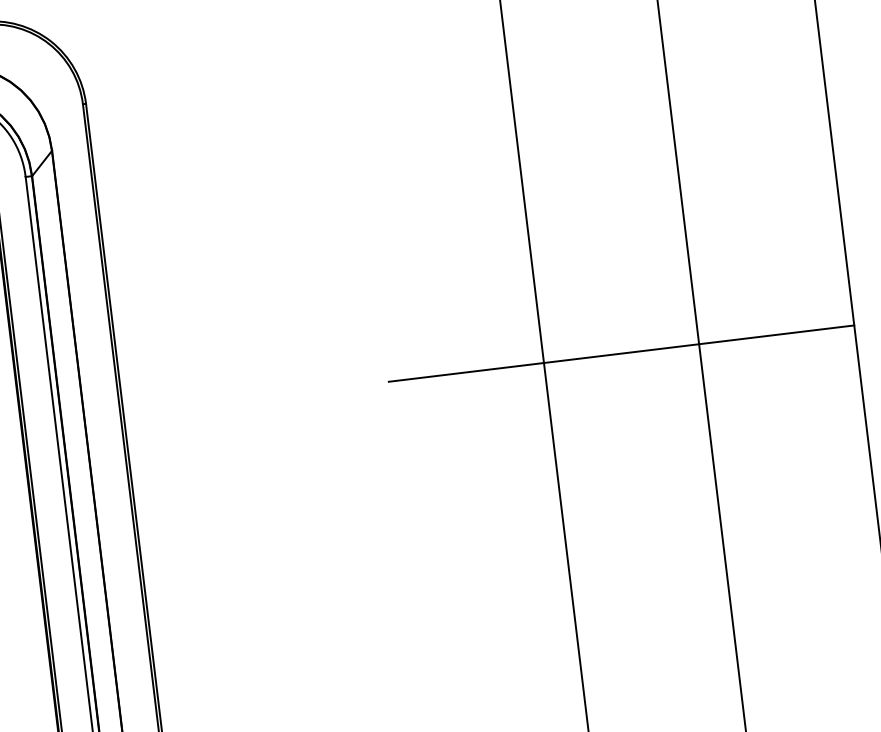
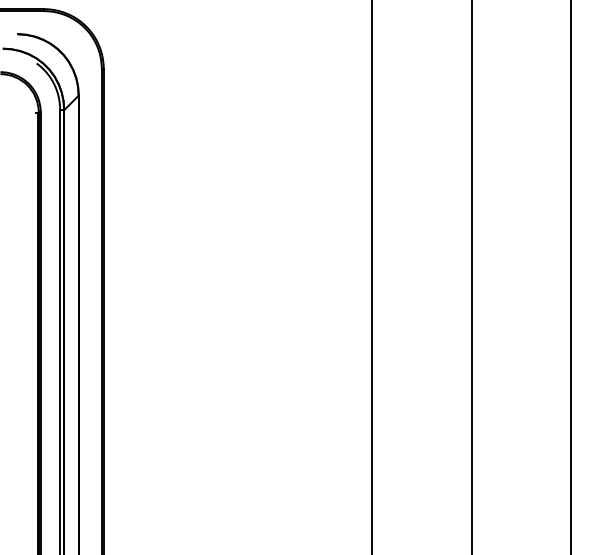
line: (620, 353) -> (421, 266), removed

